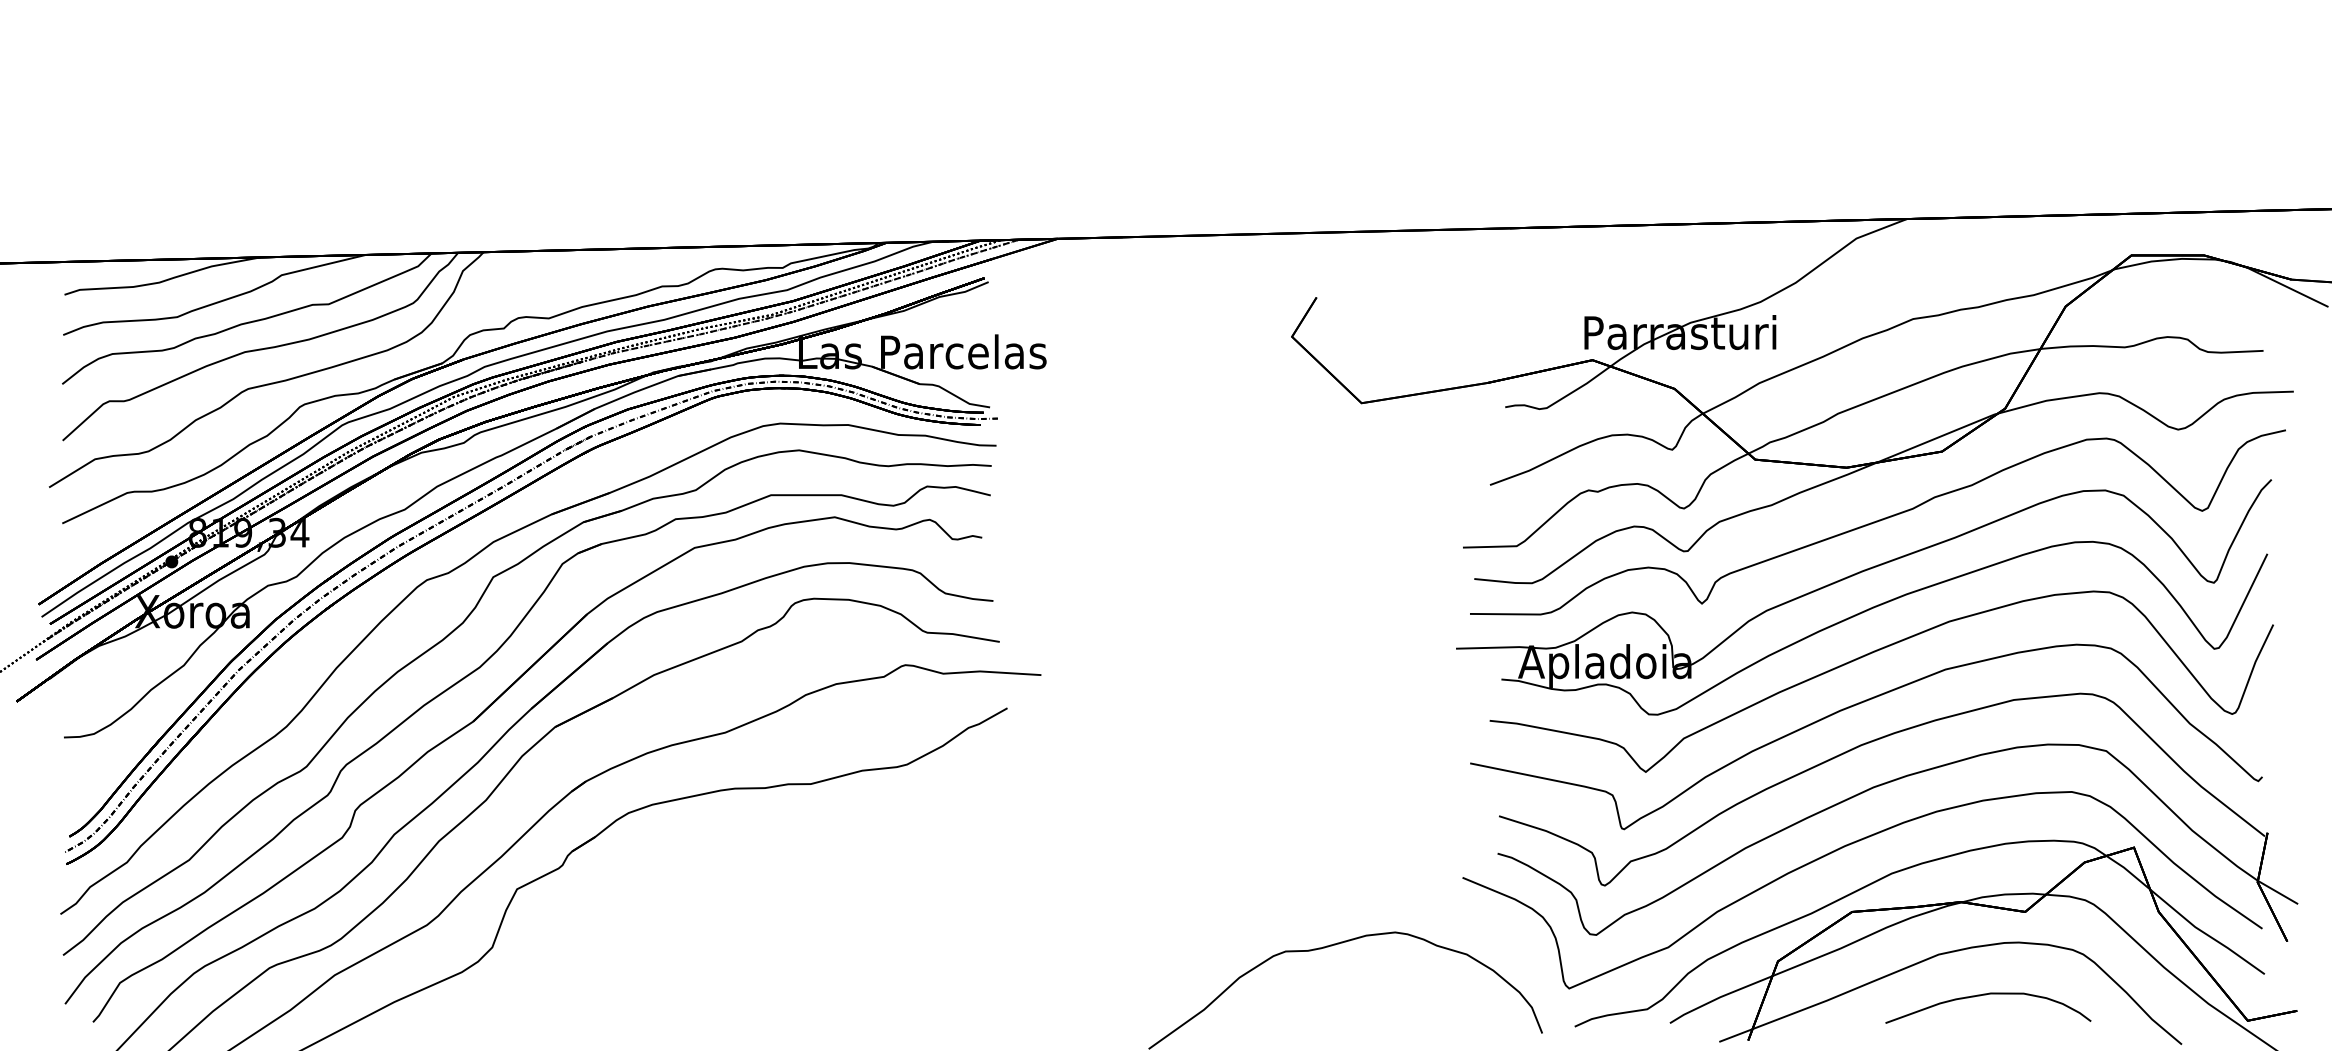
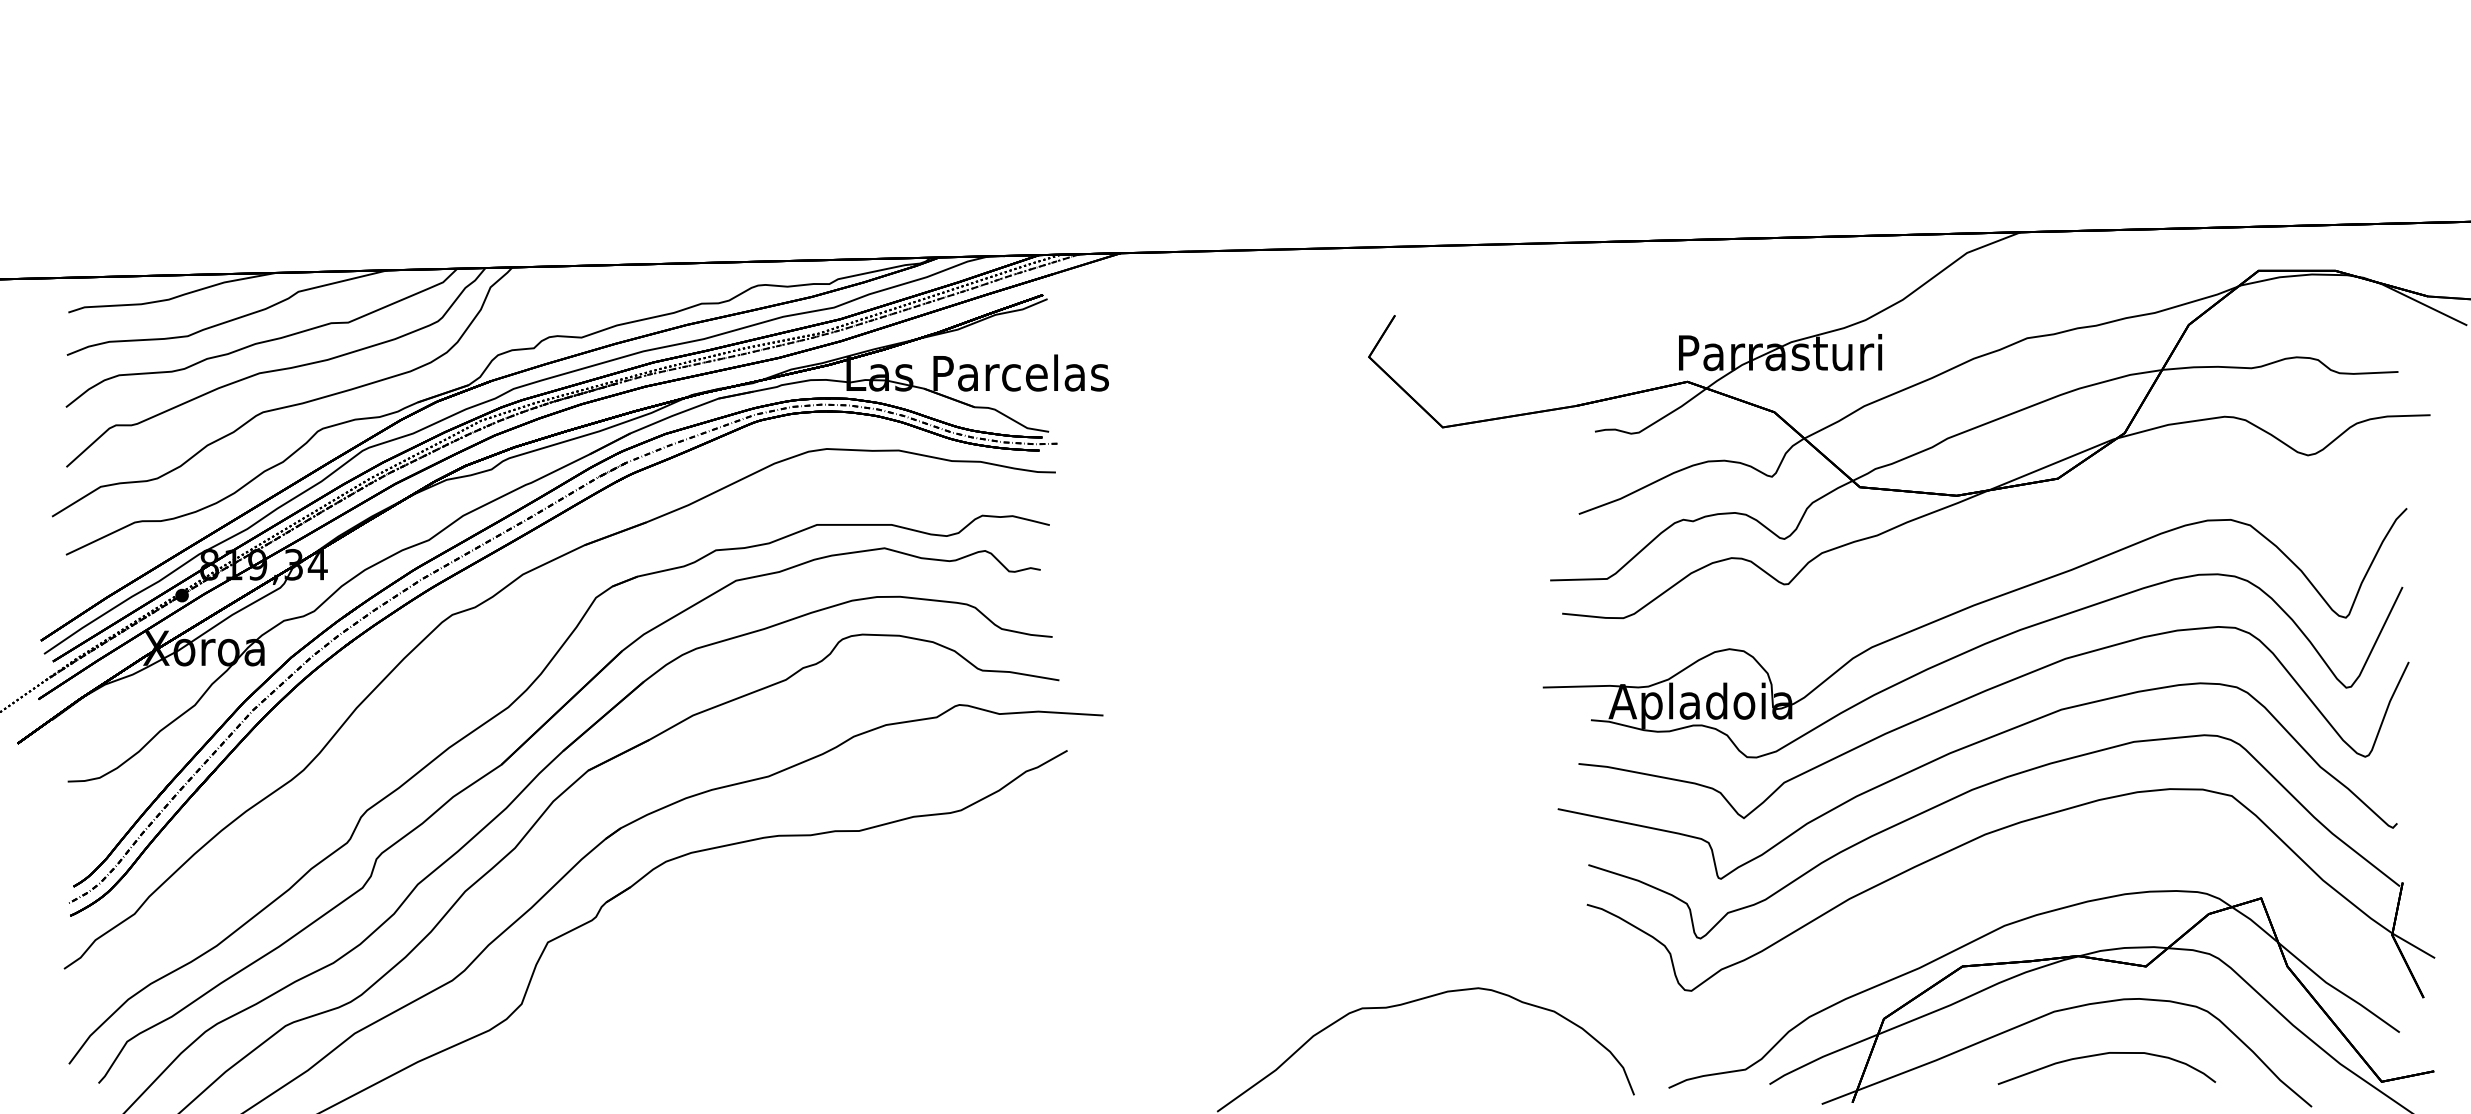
curve: (1877, 522) -> (1989, 553), removed
part: (459, 627) -> (486, 665), removed
curve: (1847, 846) -> (1957, 897), removed

